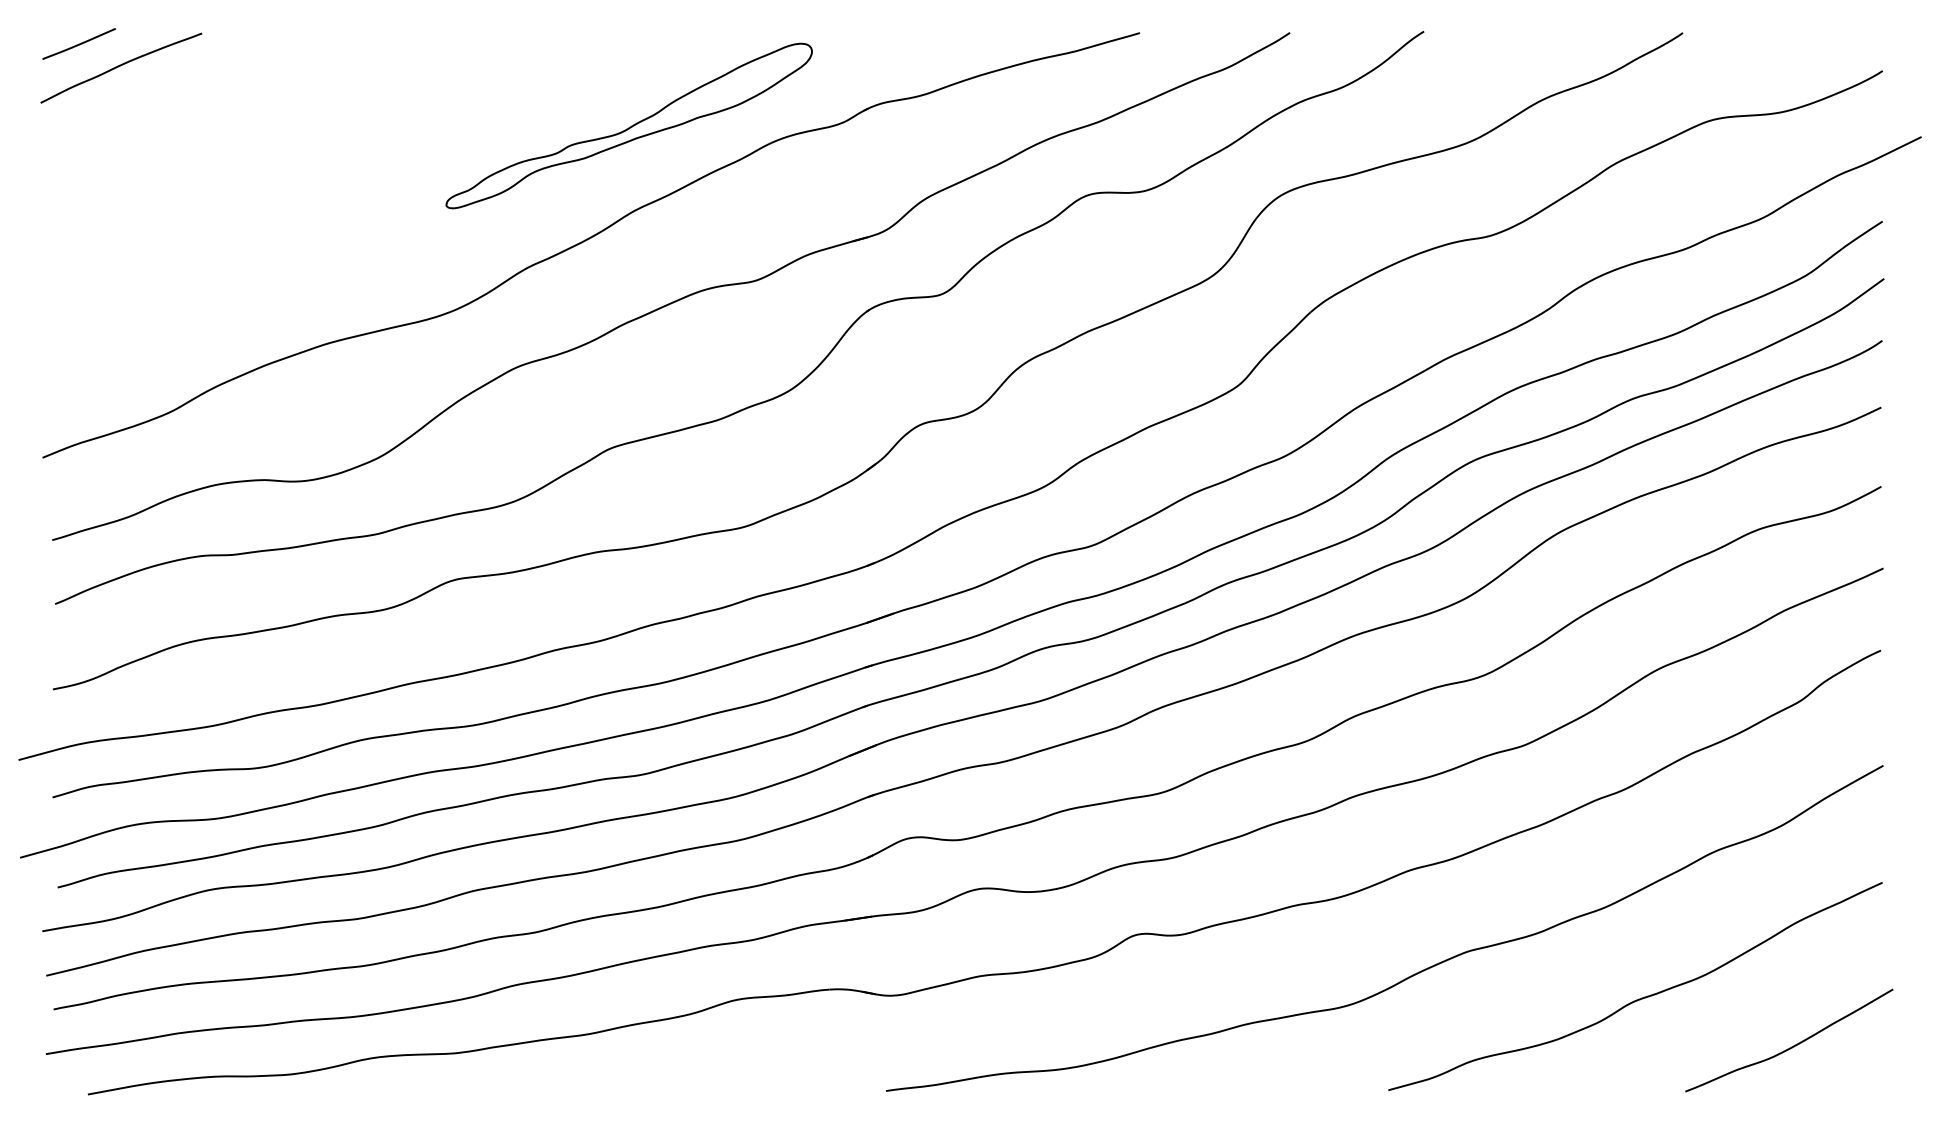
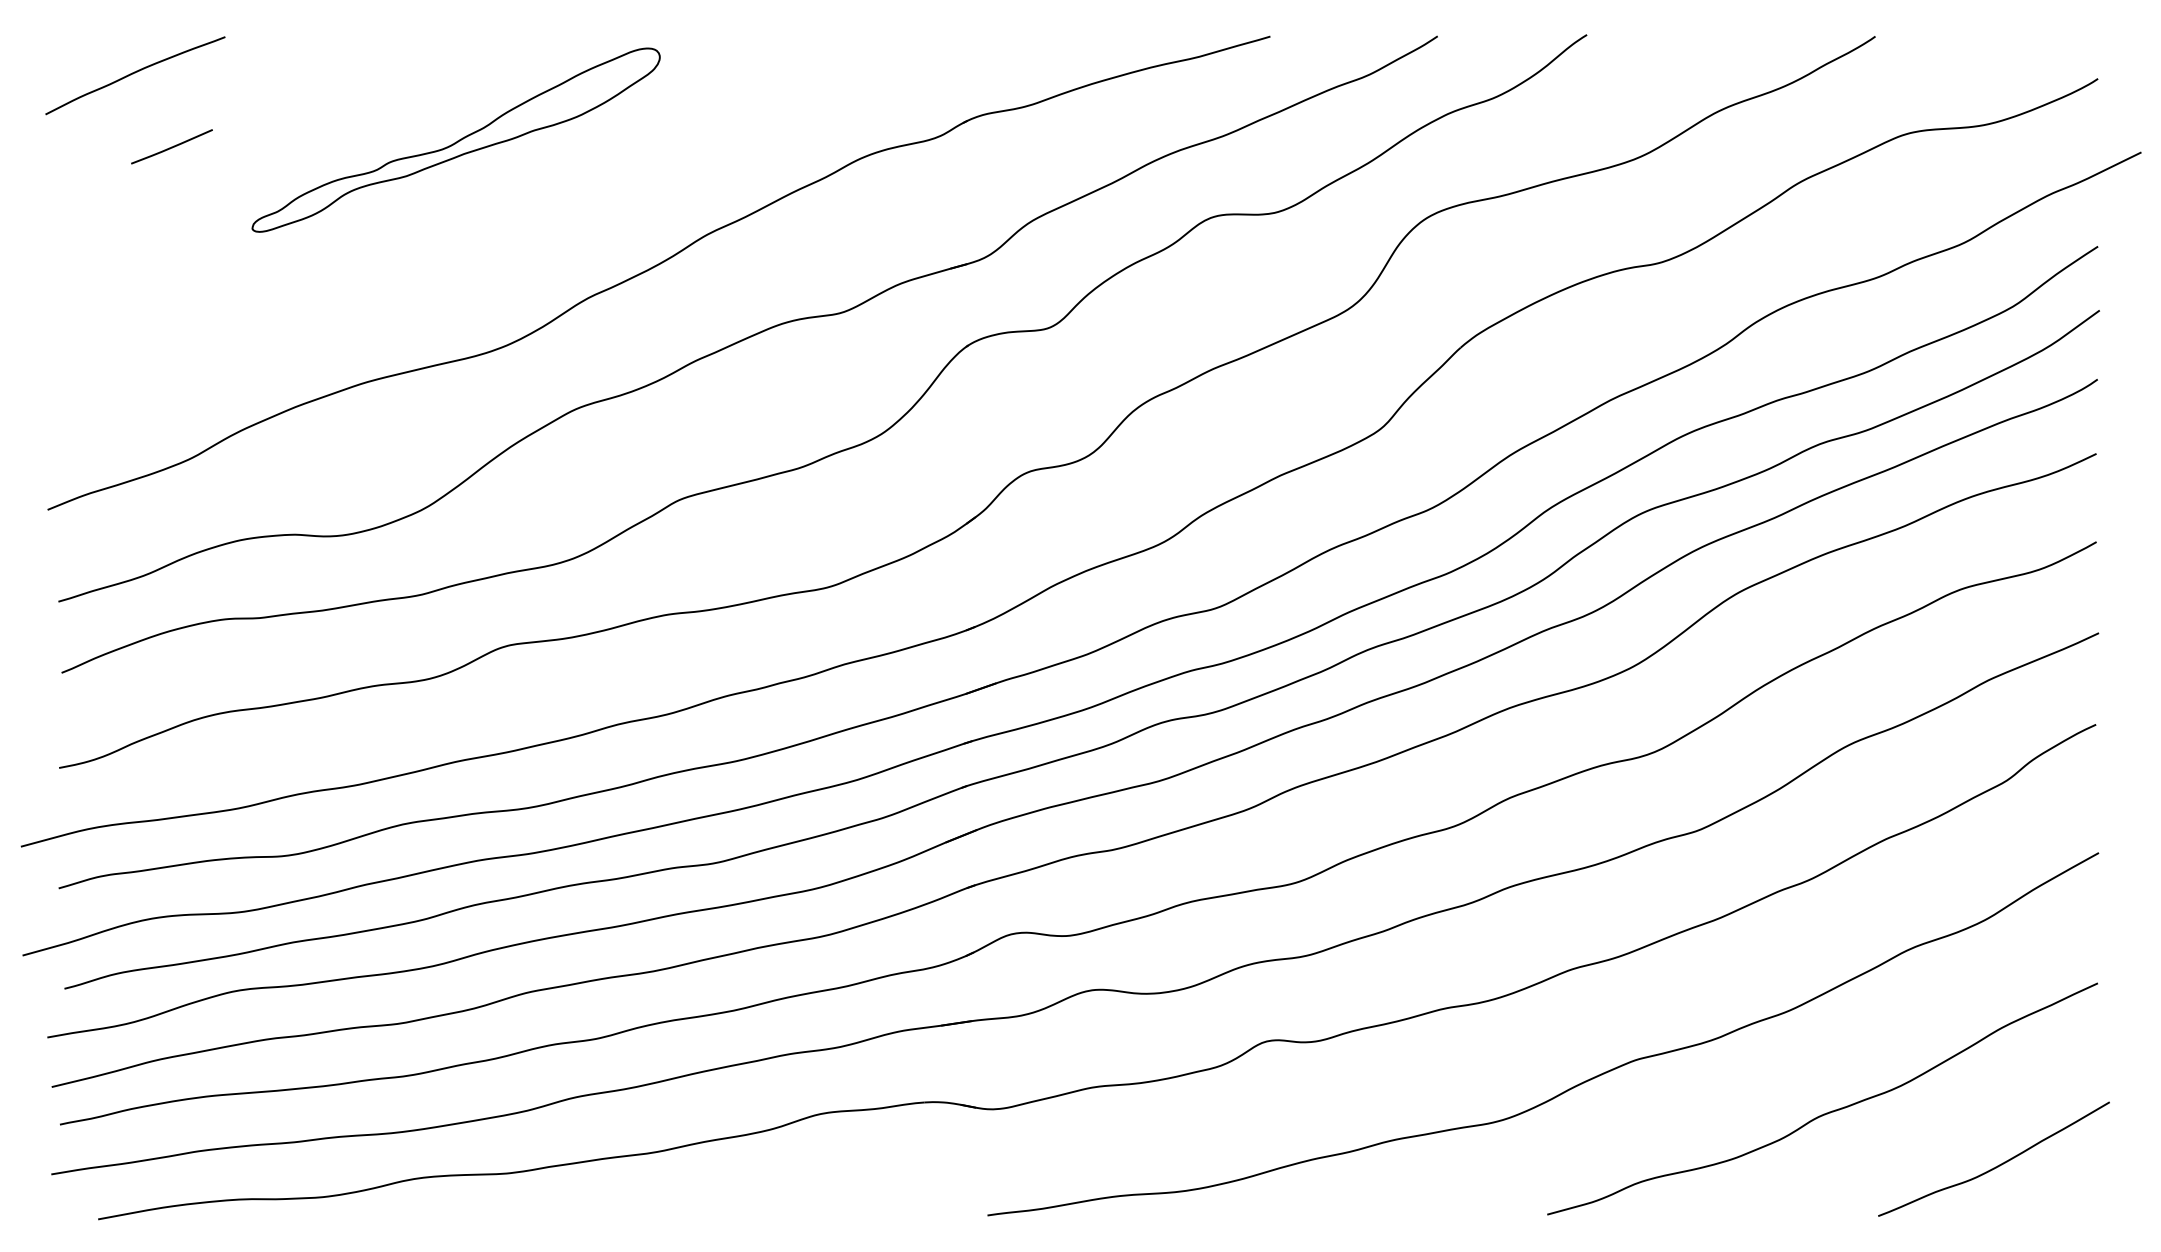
line: (78, 43) -> (171, 146), moved
part: (628, 125) -> (455, 139), moved

